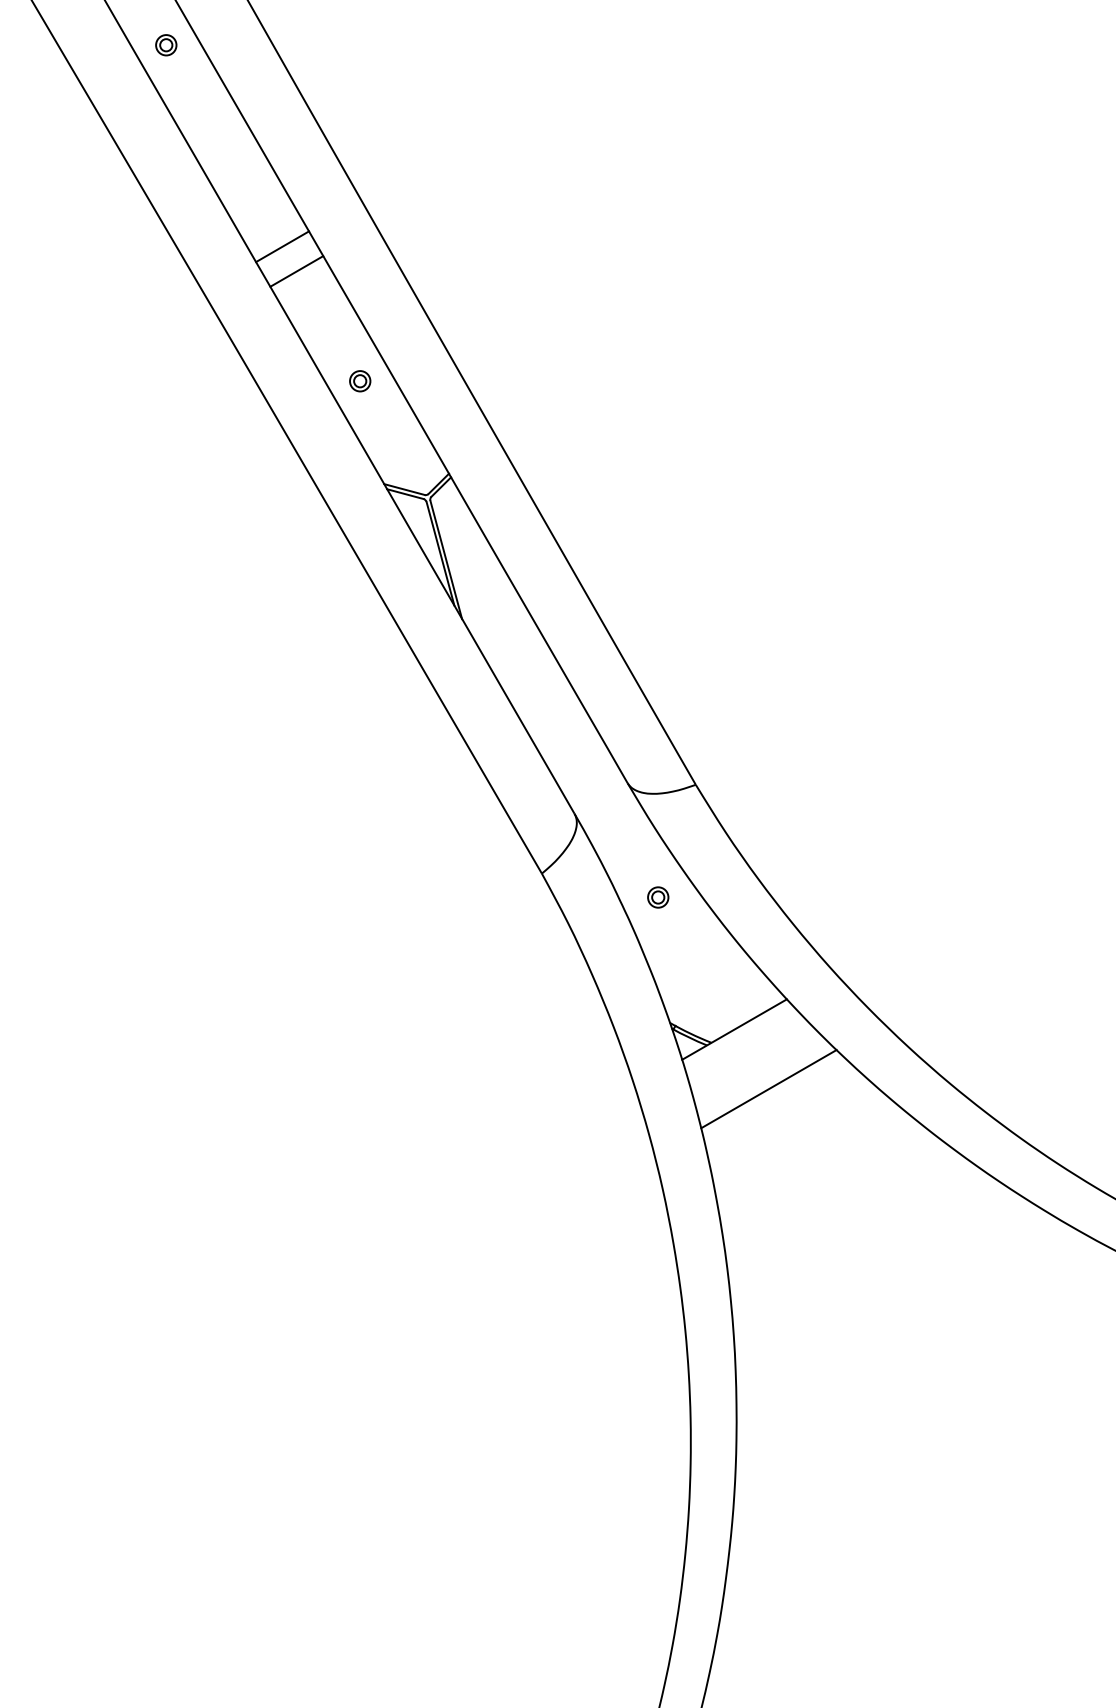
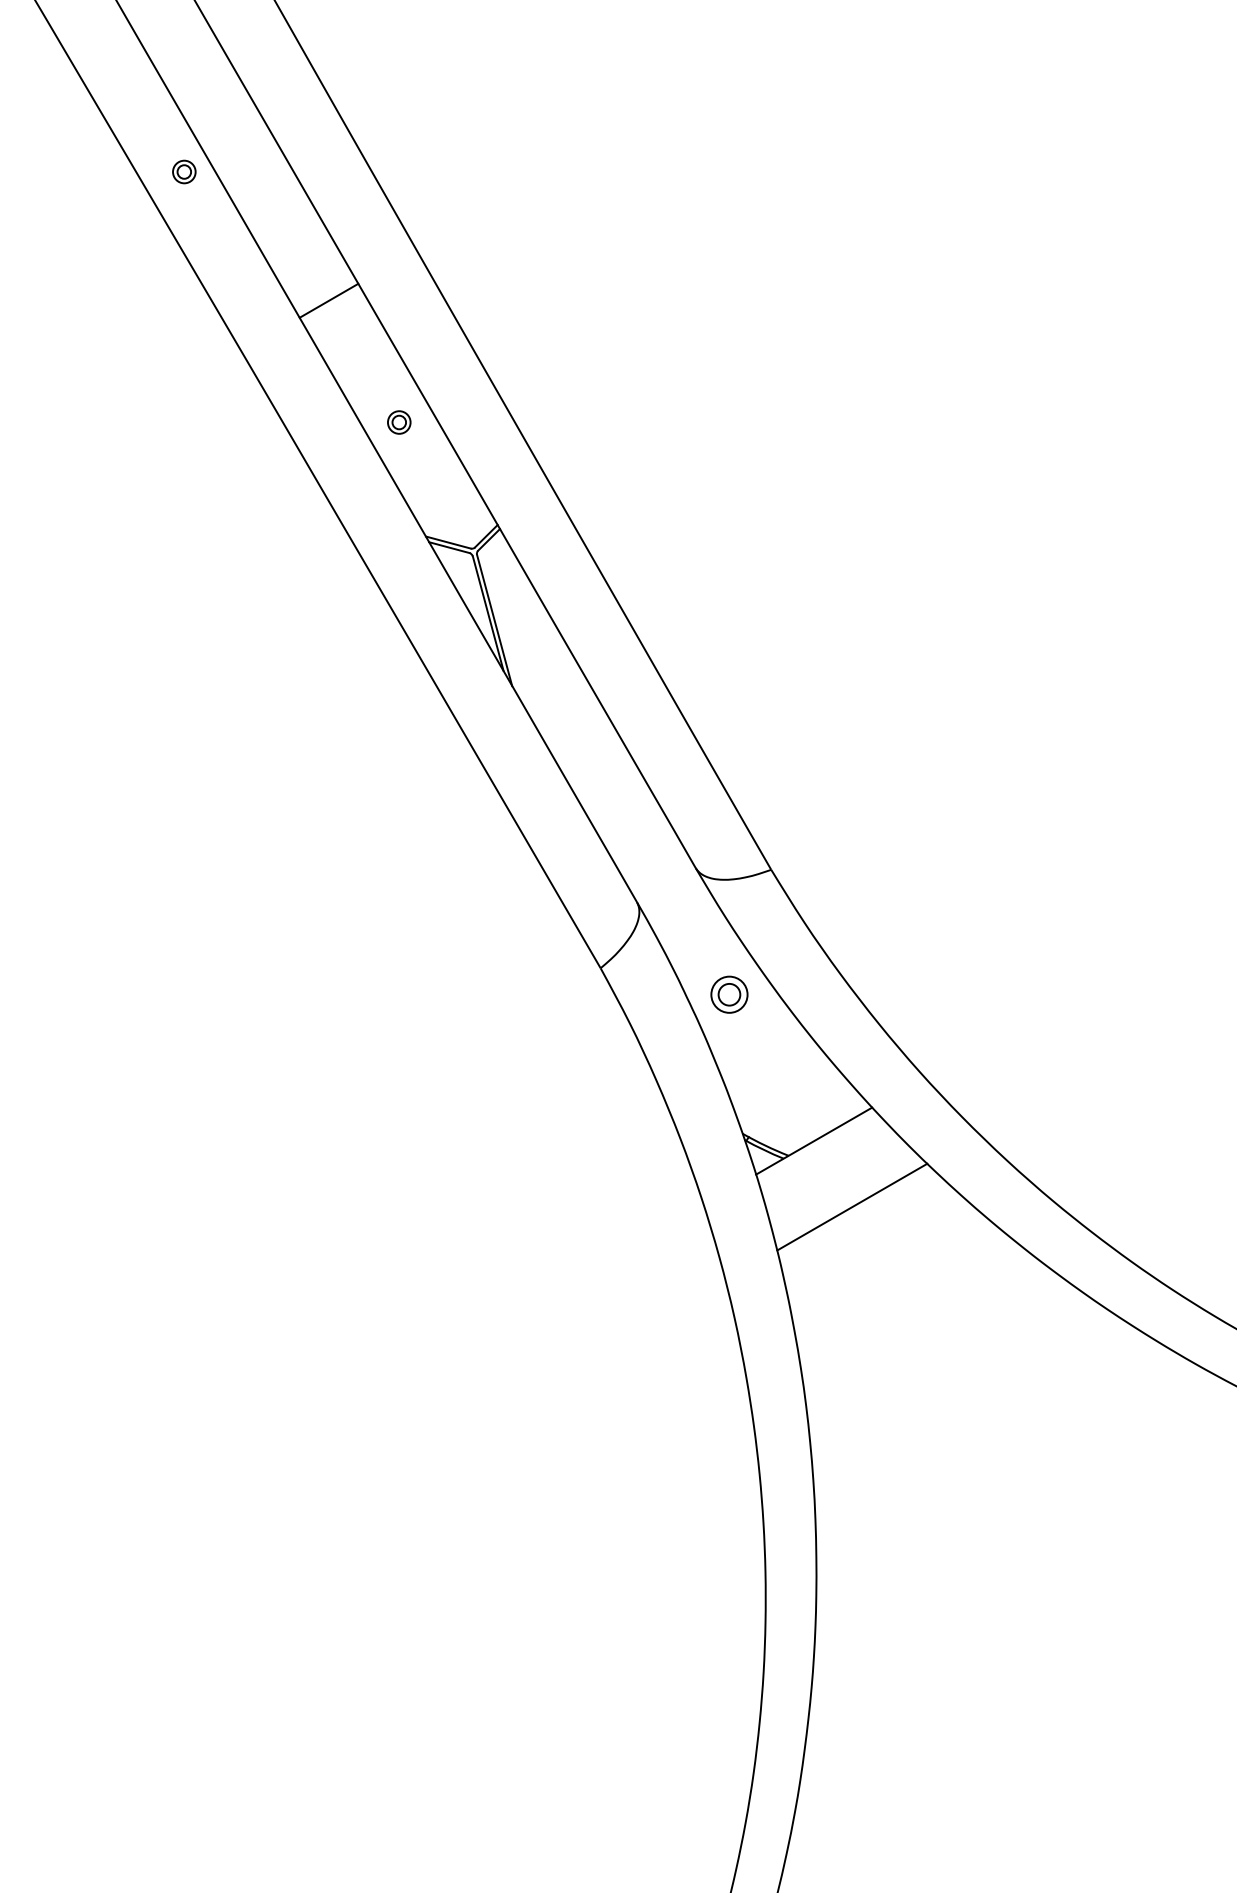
part: (166, 45) -> (184, 172), moved
line: (282, 246) -> (313, 273), removed
part: (658, 897) -> (729, 994), size x1.6

